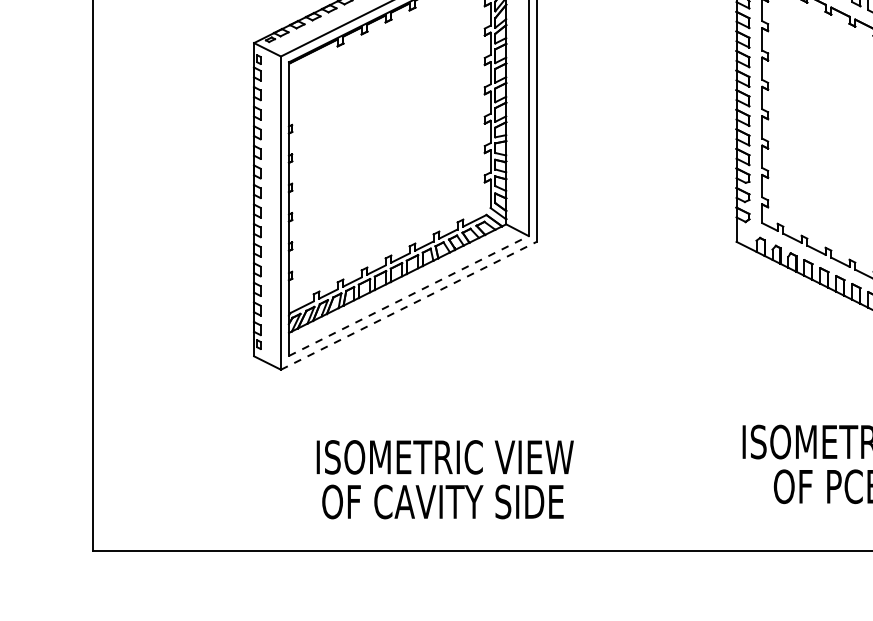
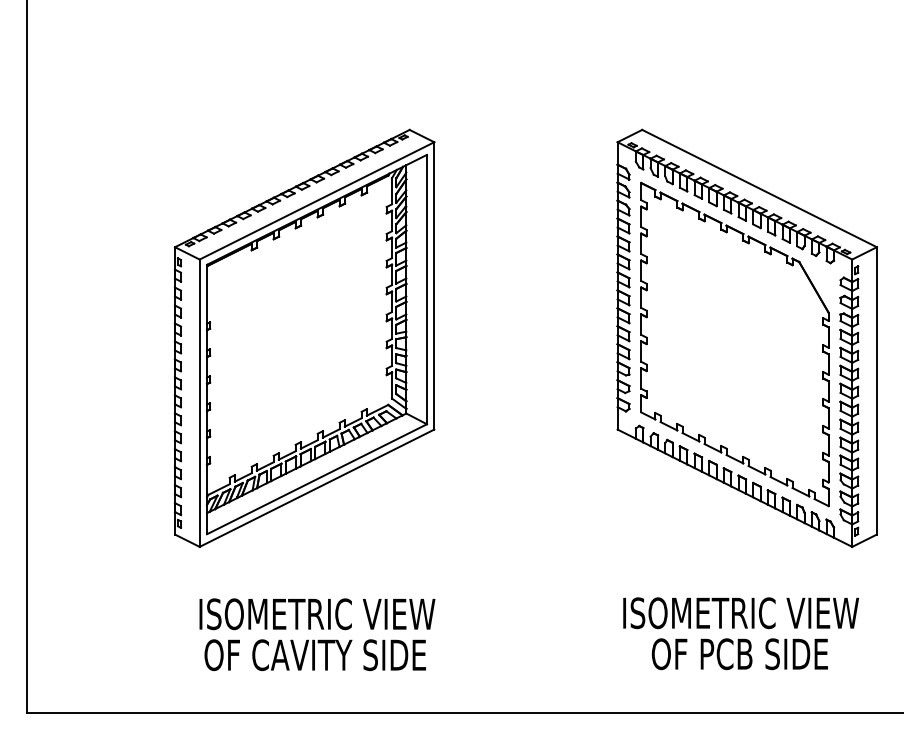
line: (409, 296) -> (317, 479), dashed -> solid
line: (409, 306) -> (317, 488), dashed -> solid
text: (445, 479) -> (317, 634), moved

